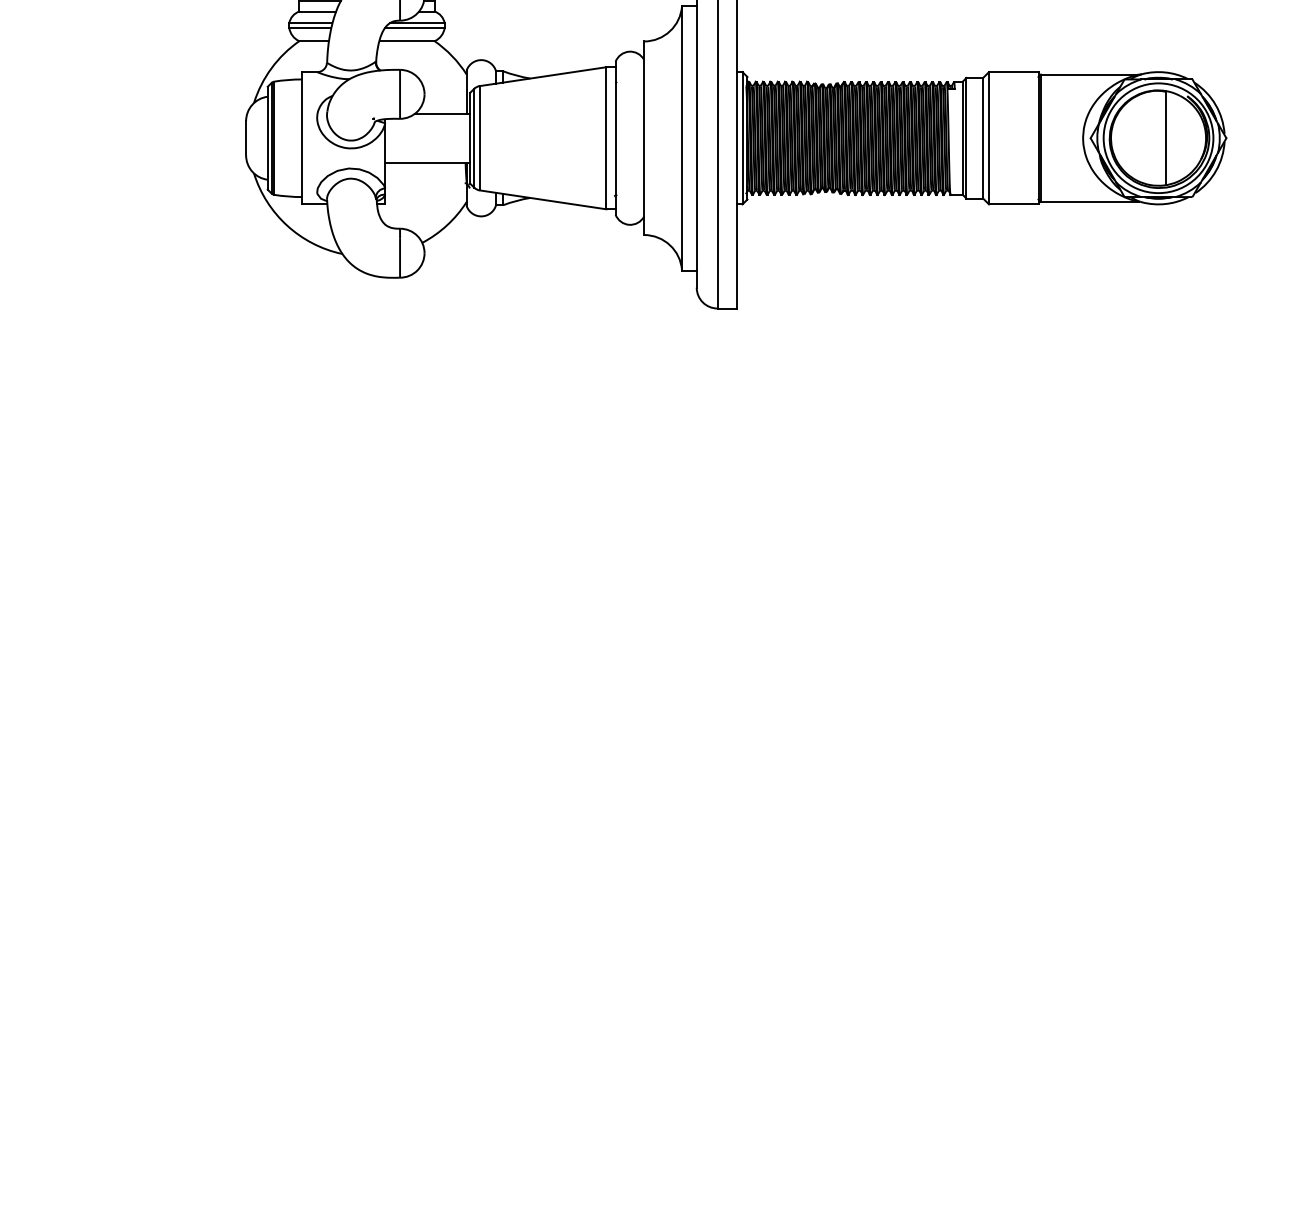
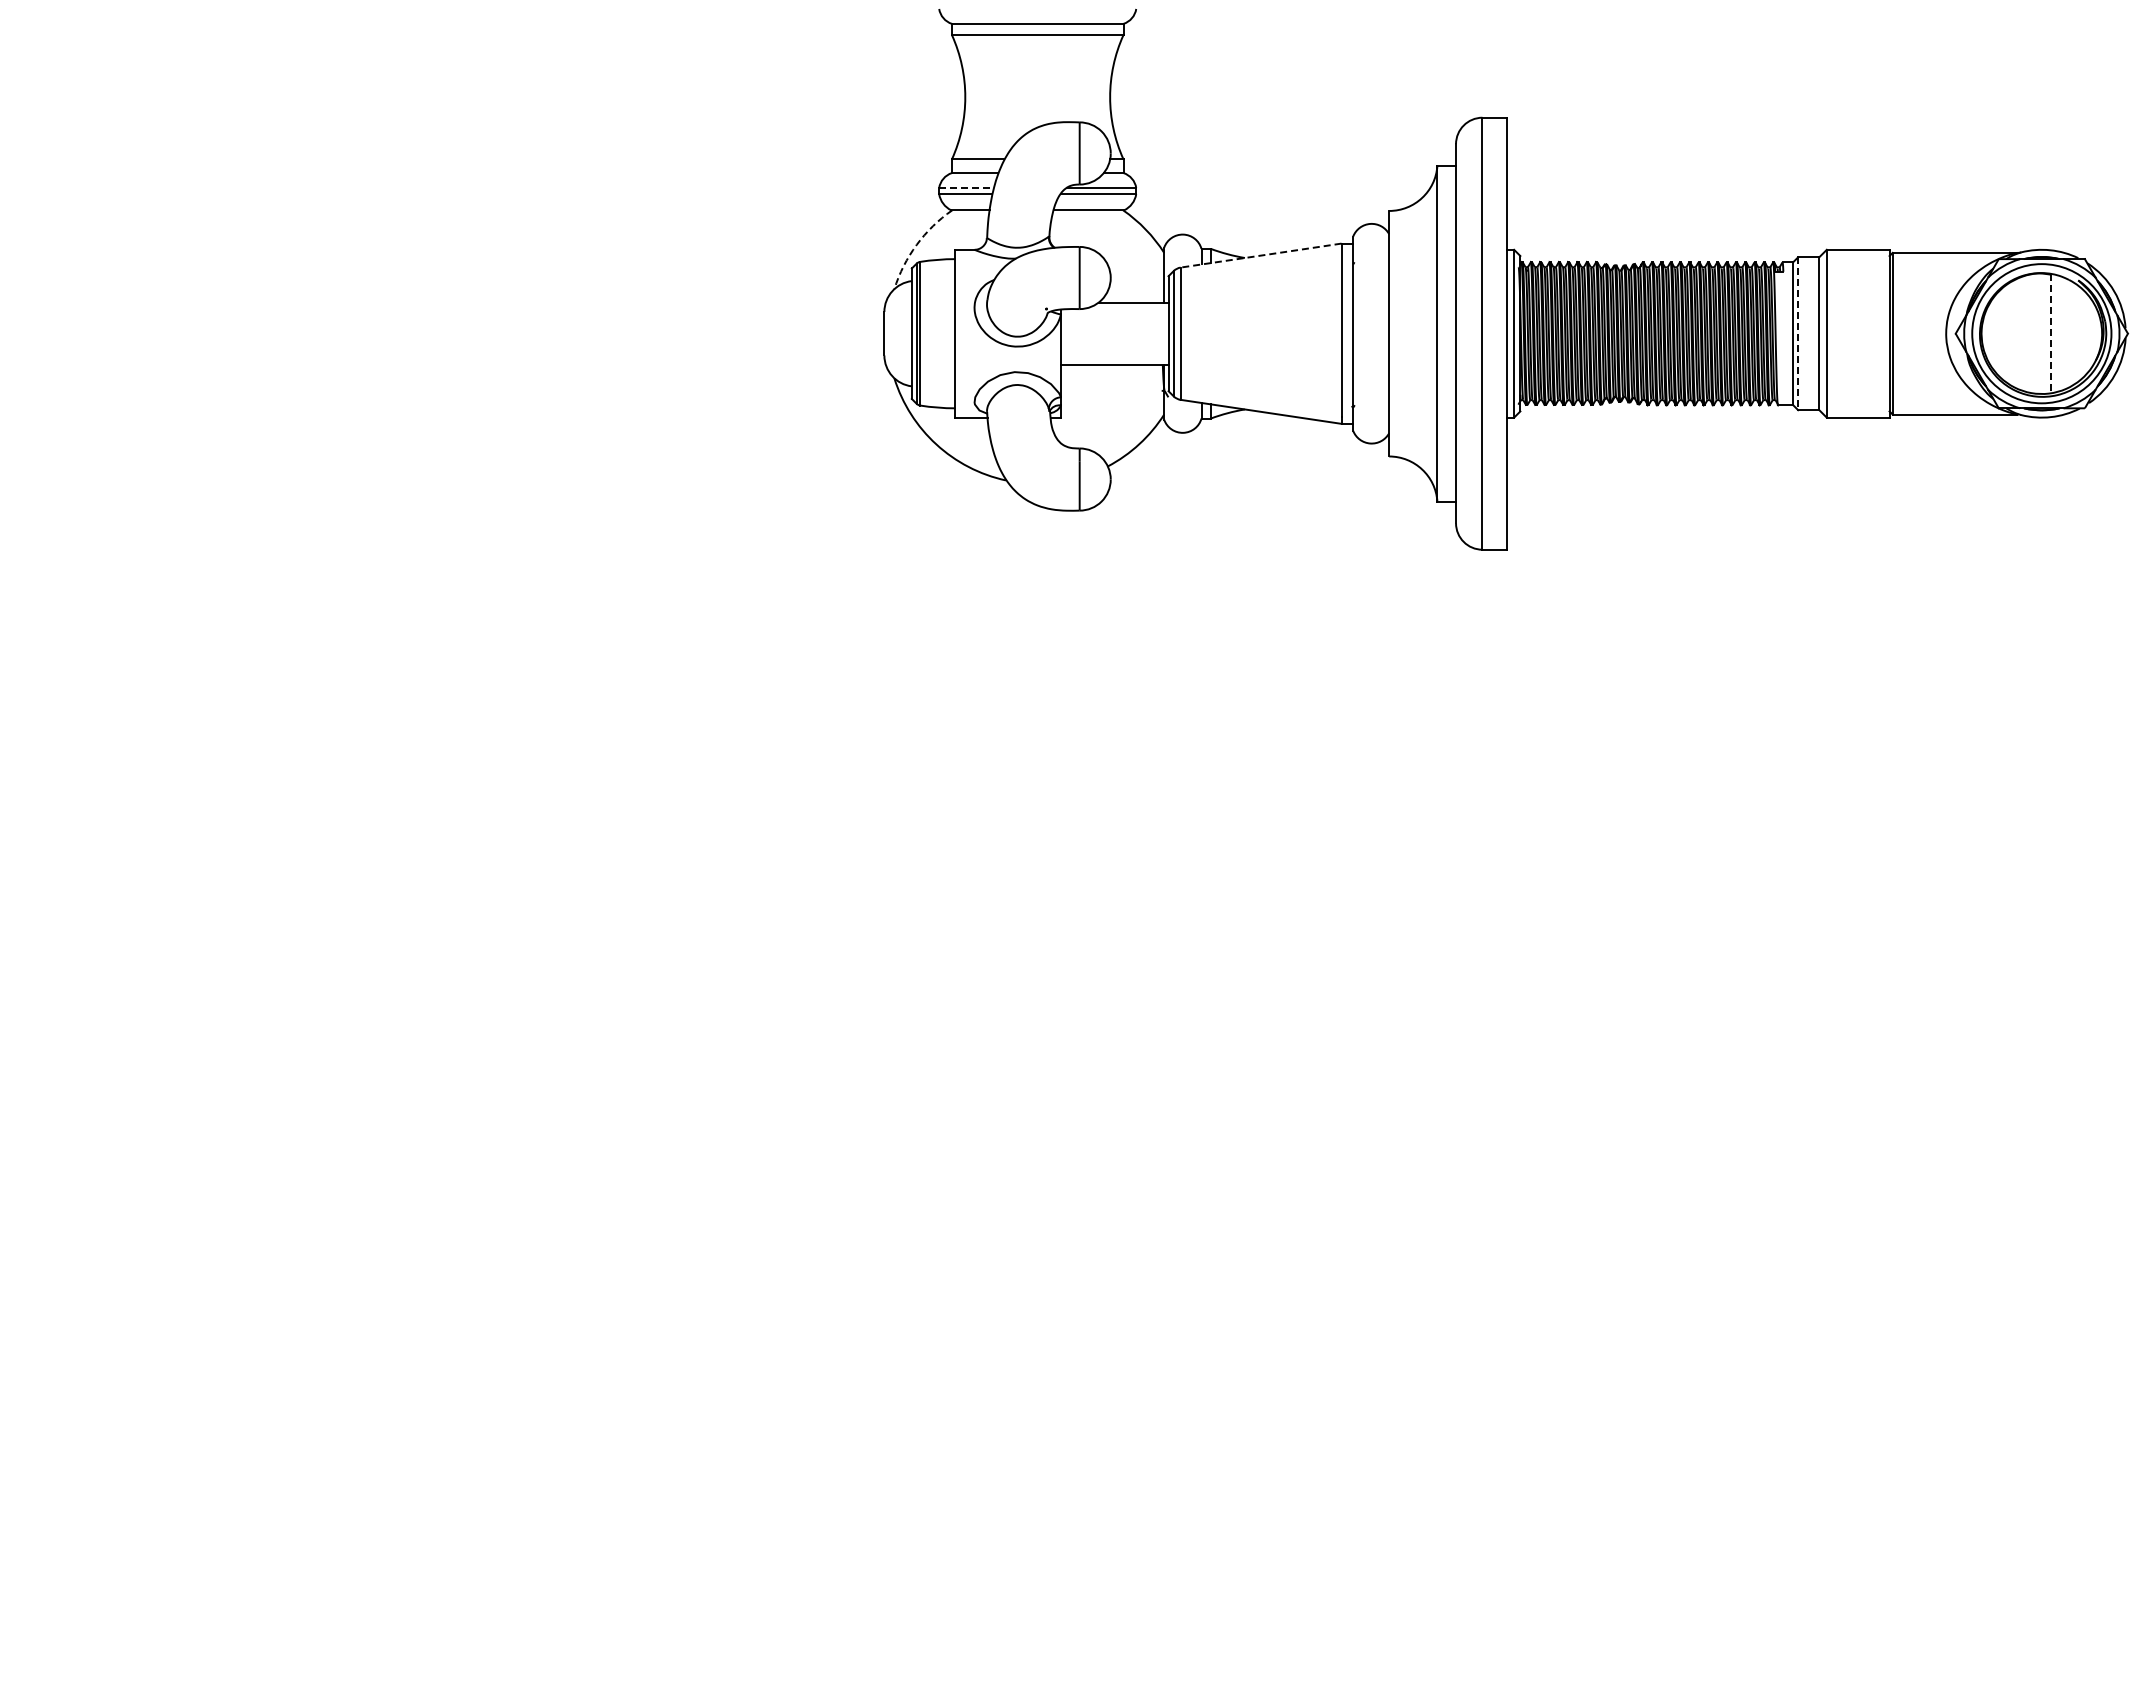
line: (310, 22) -> (966, 187), solid -> dashed
arc: (271, 67) -> (916, 244), solid -> dashed
line: (542, 76) -> (1260, 255), solid -> dashed
line: (966, 138) -> (1798, 334), solid -> dashed
line: (1166, 138) -> (2051, 333), solid -> dashed

